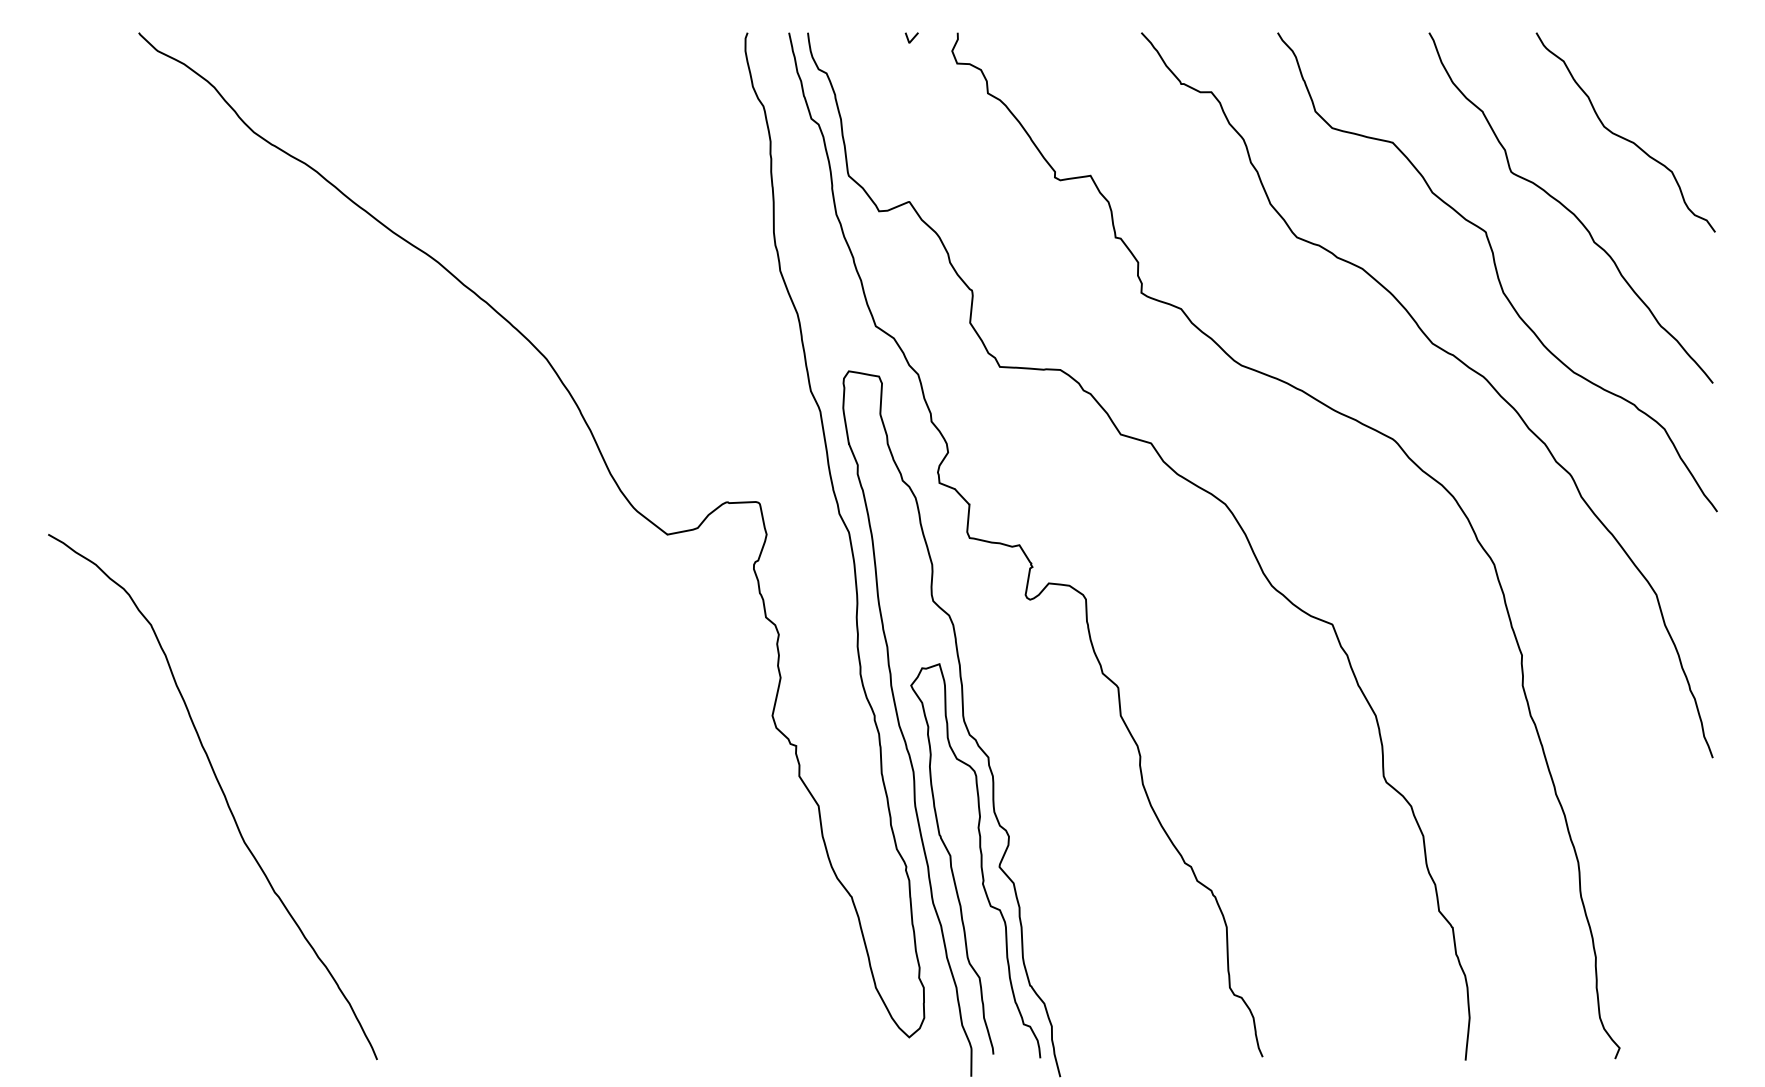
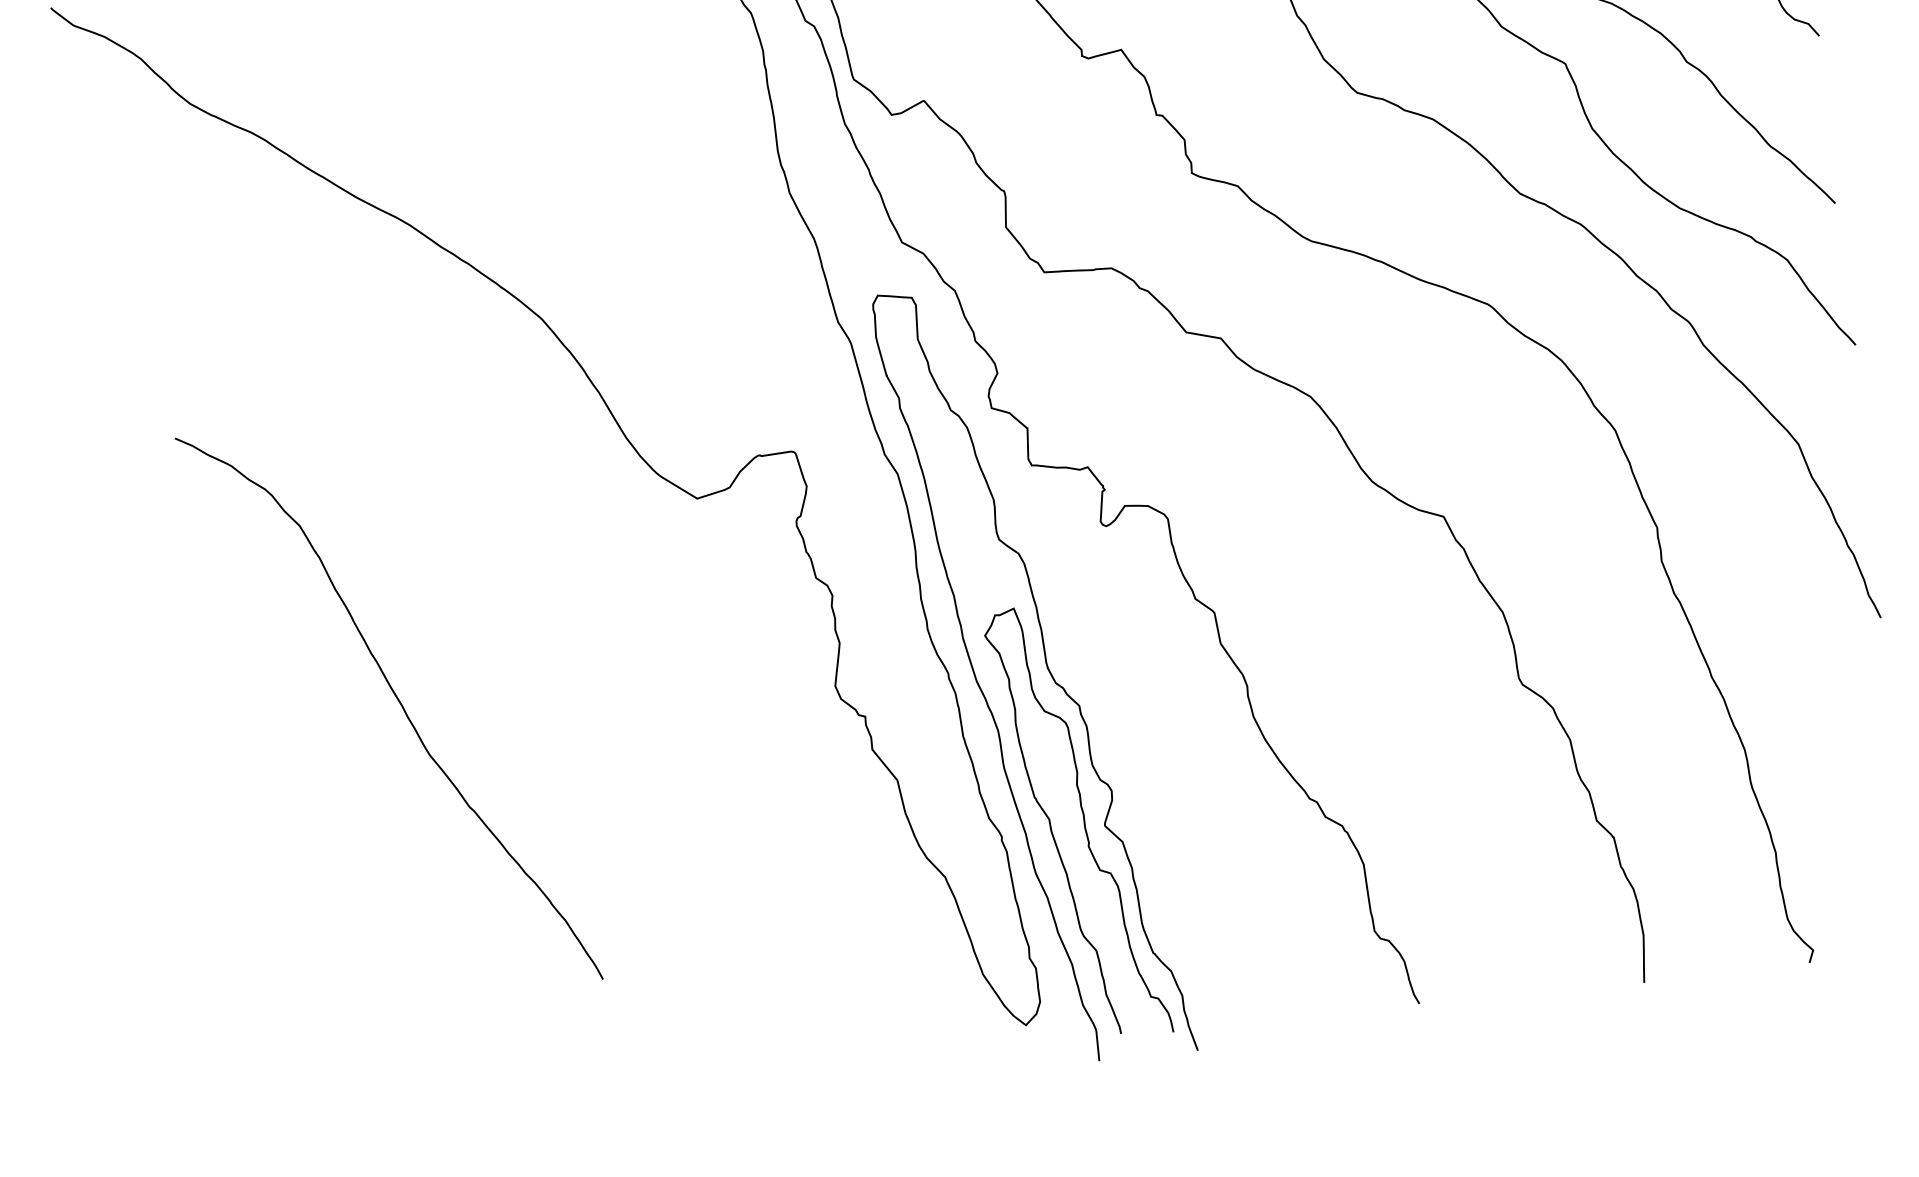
curve: (222, 793) -> (399, 703), moved

